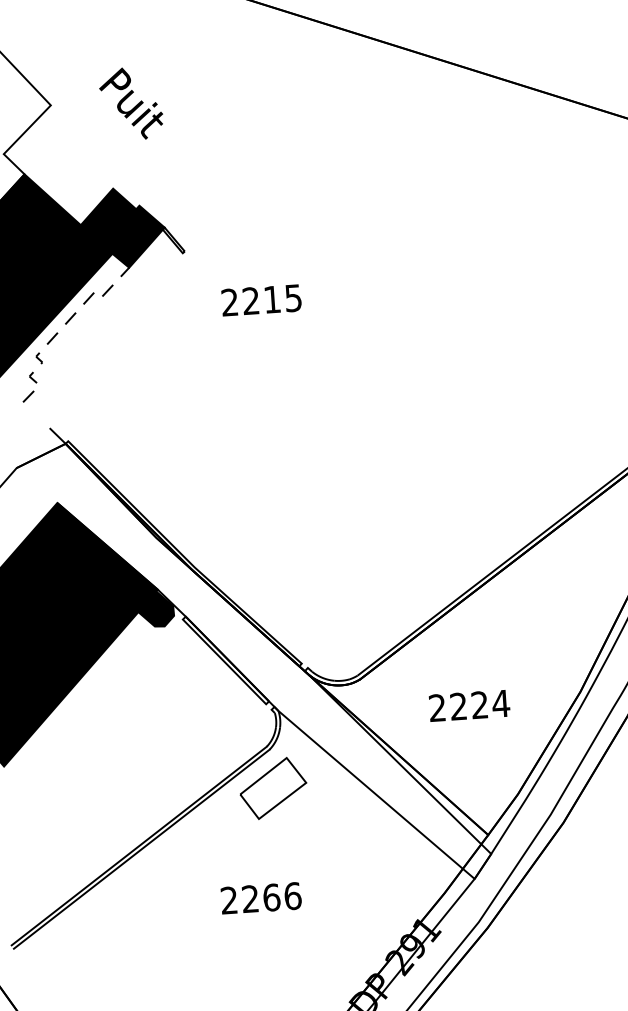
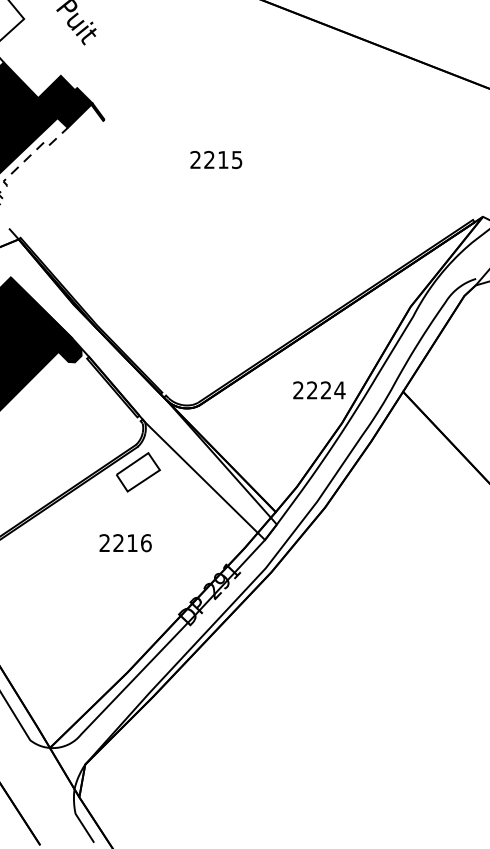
text: (261, 299) -> (216, 159), moved
text: (469, 705) -> (319, 390), moved
text: (271, 898) -> (132, 543), 2266 -> 2216

